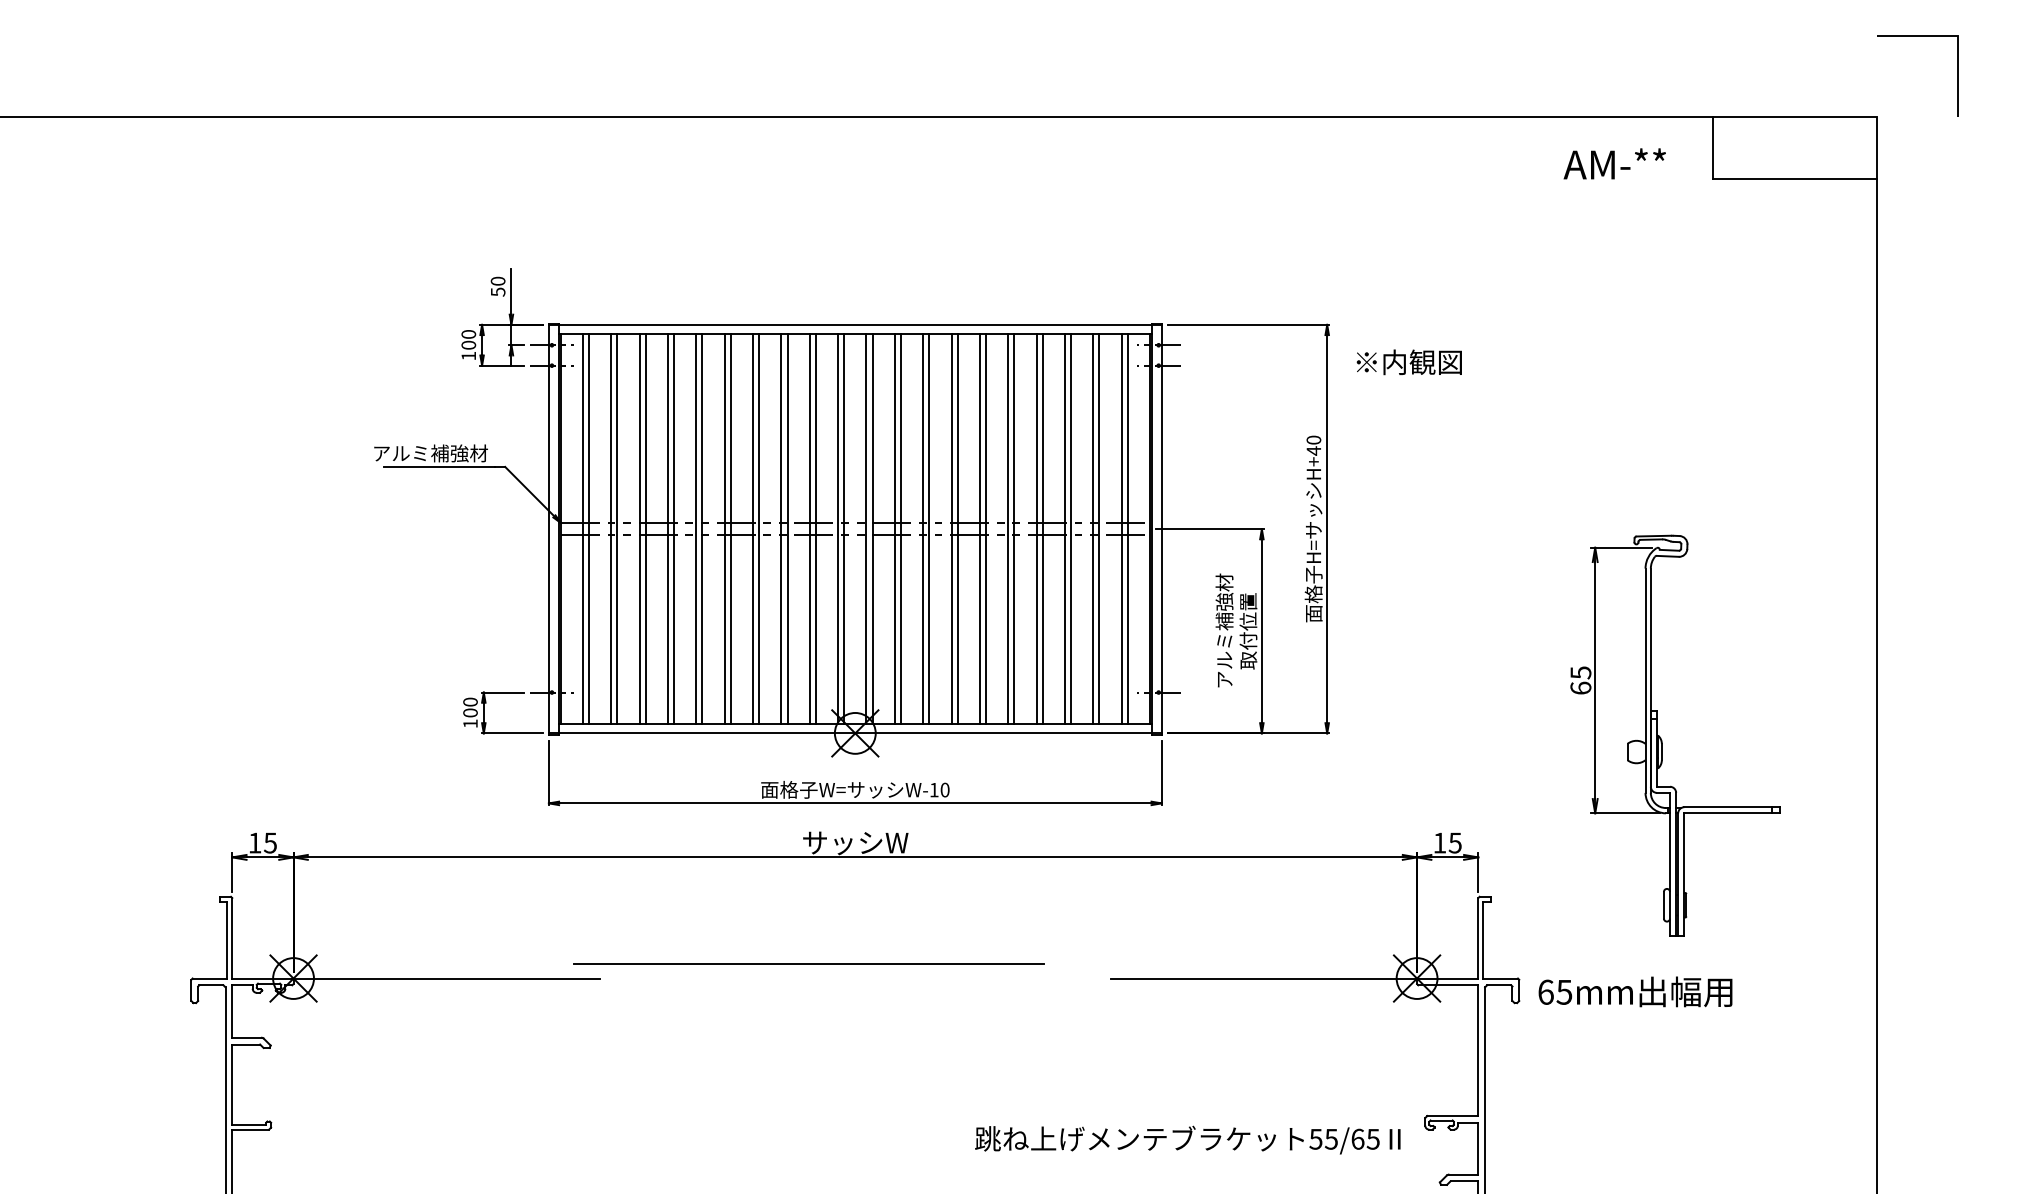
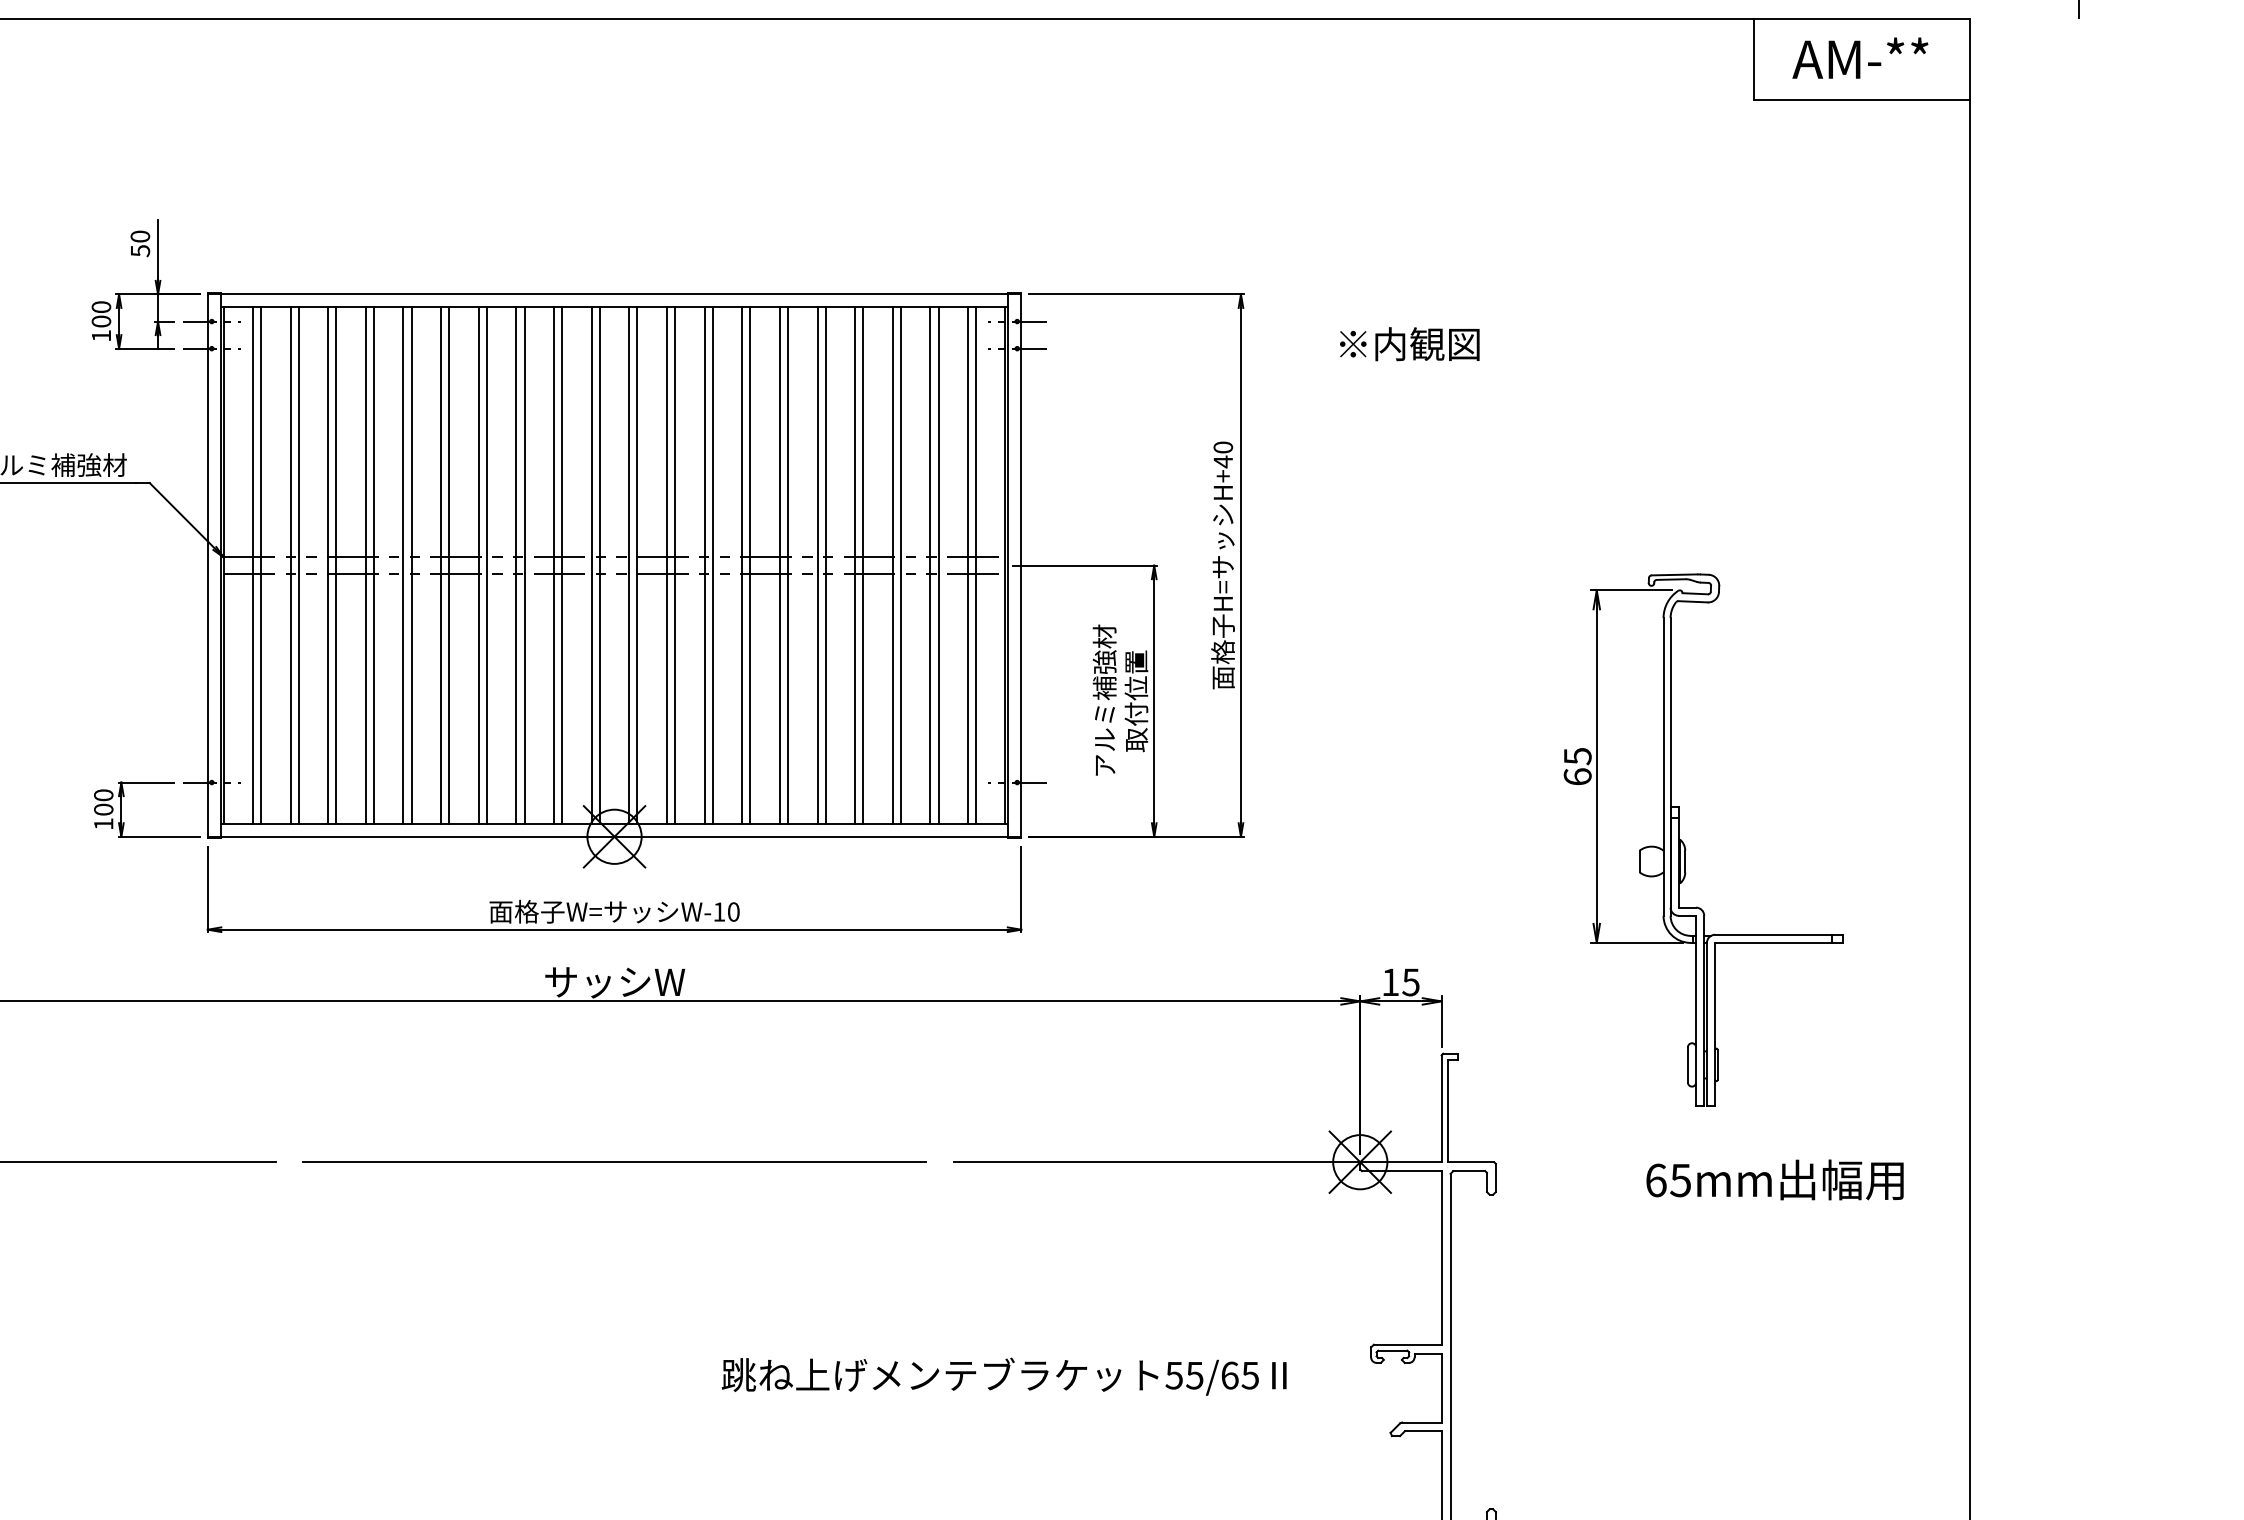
text: (1614, 163) -> (1859, 57), moved
text: (1408, 362) -> (1408, 344), moved
line: (808, 963) -> (613, 1162), moved
text: (1635, 991) -> (1775, 1179), moved
text: (1187, 1139) -> (1003, 1375), moved

